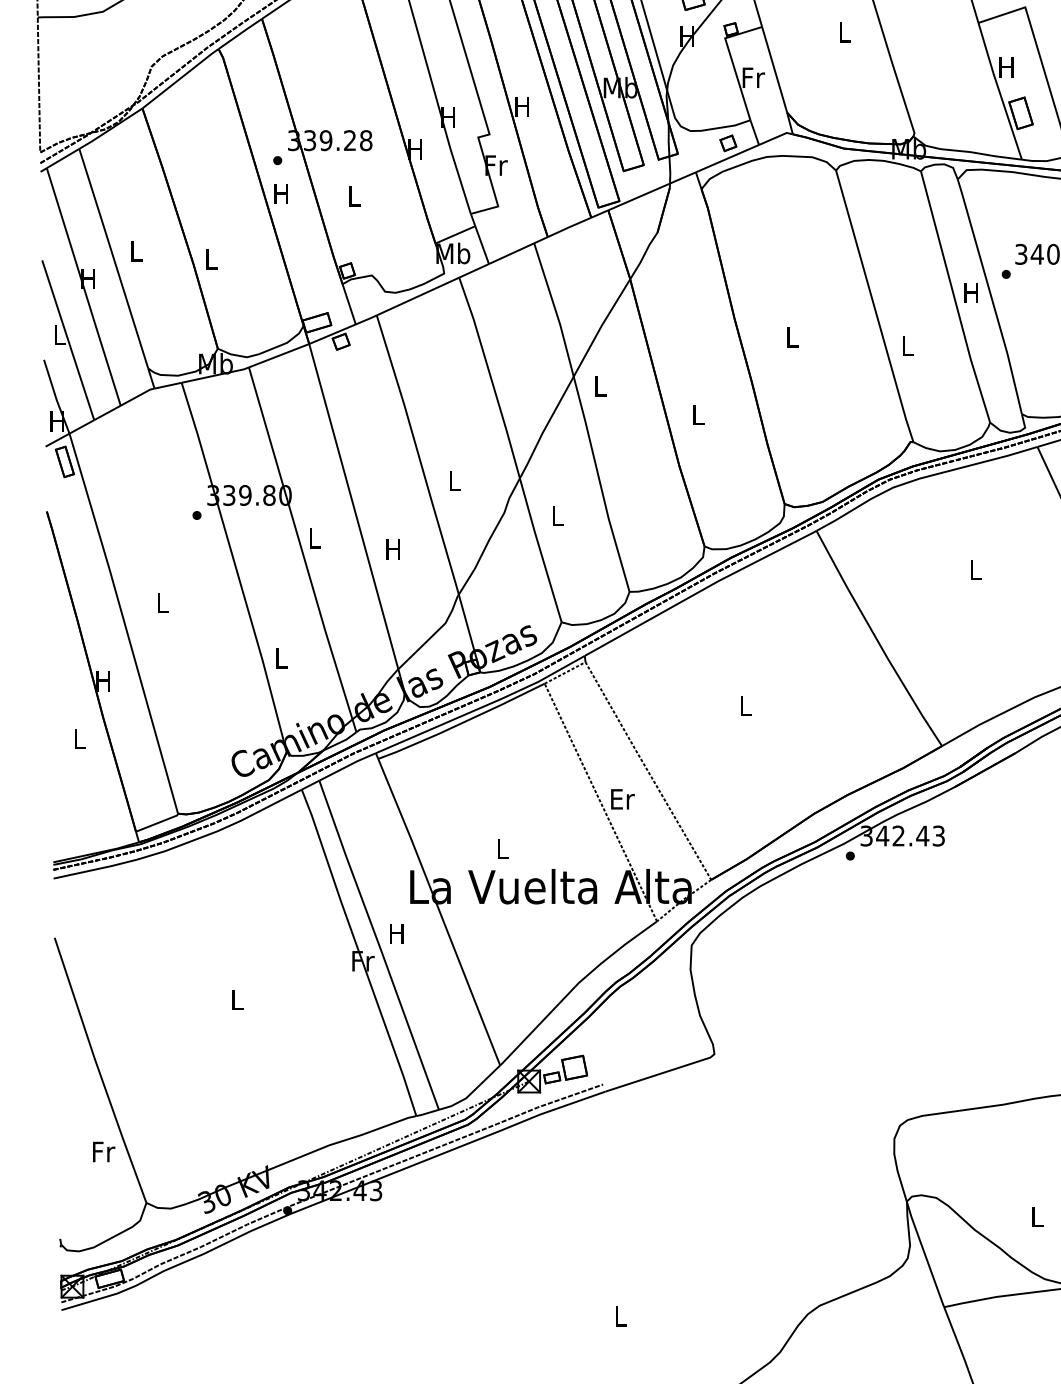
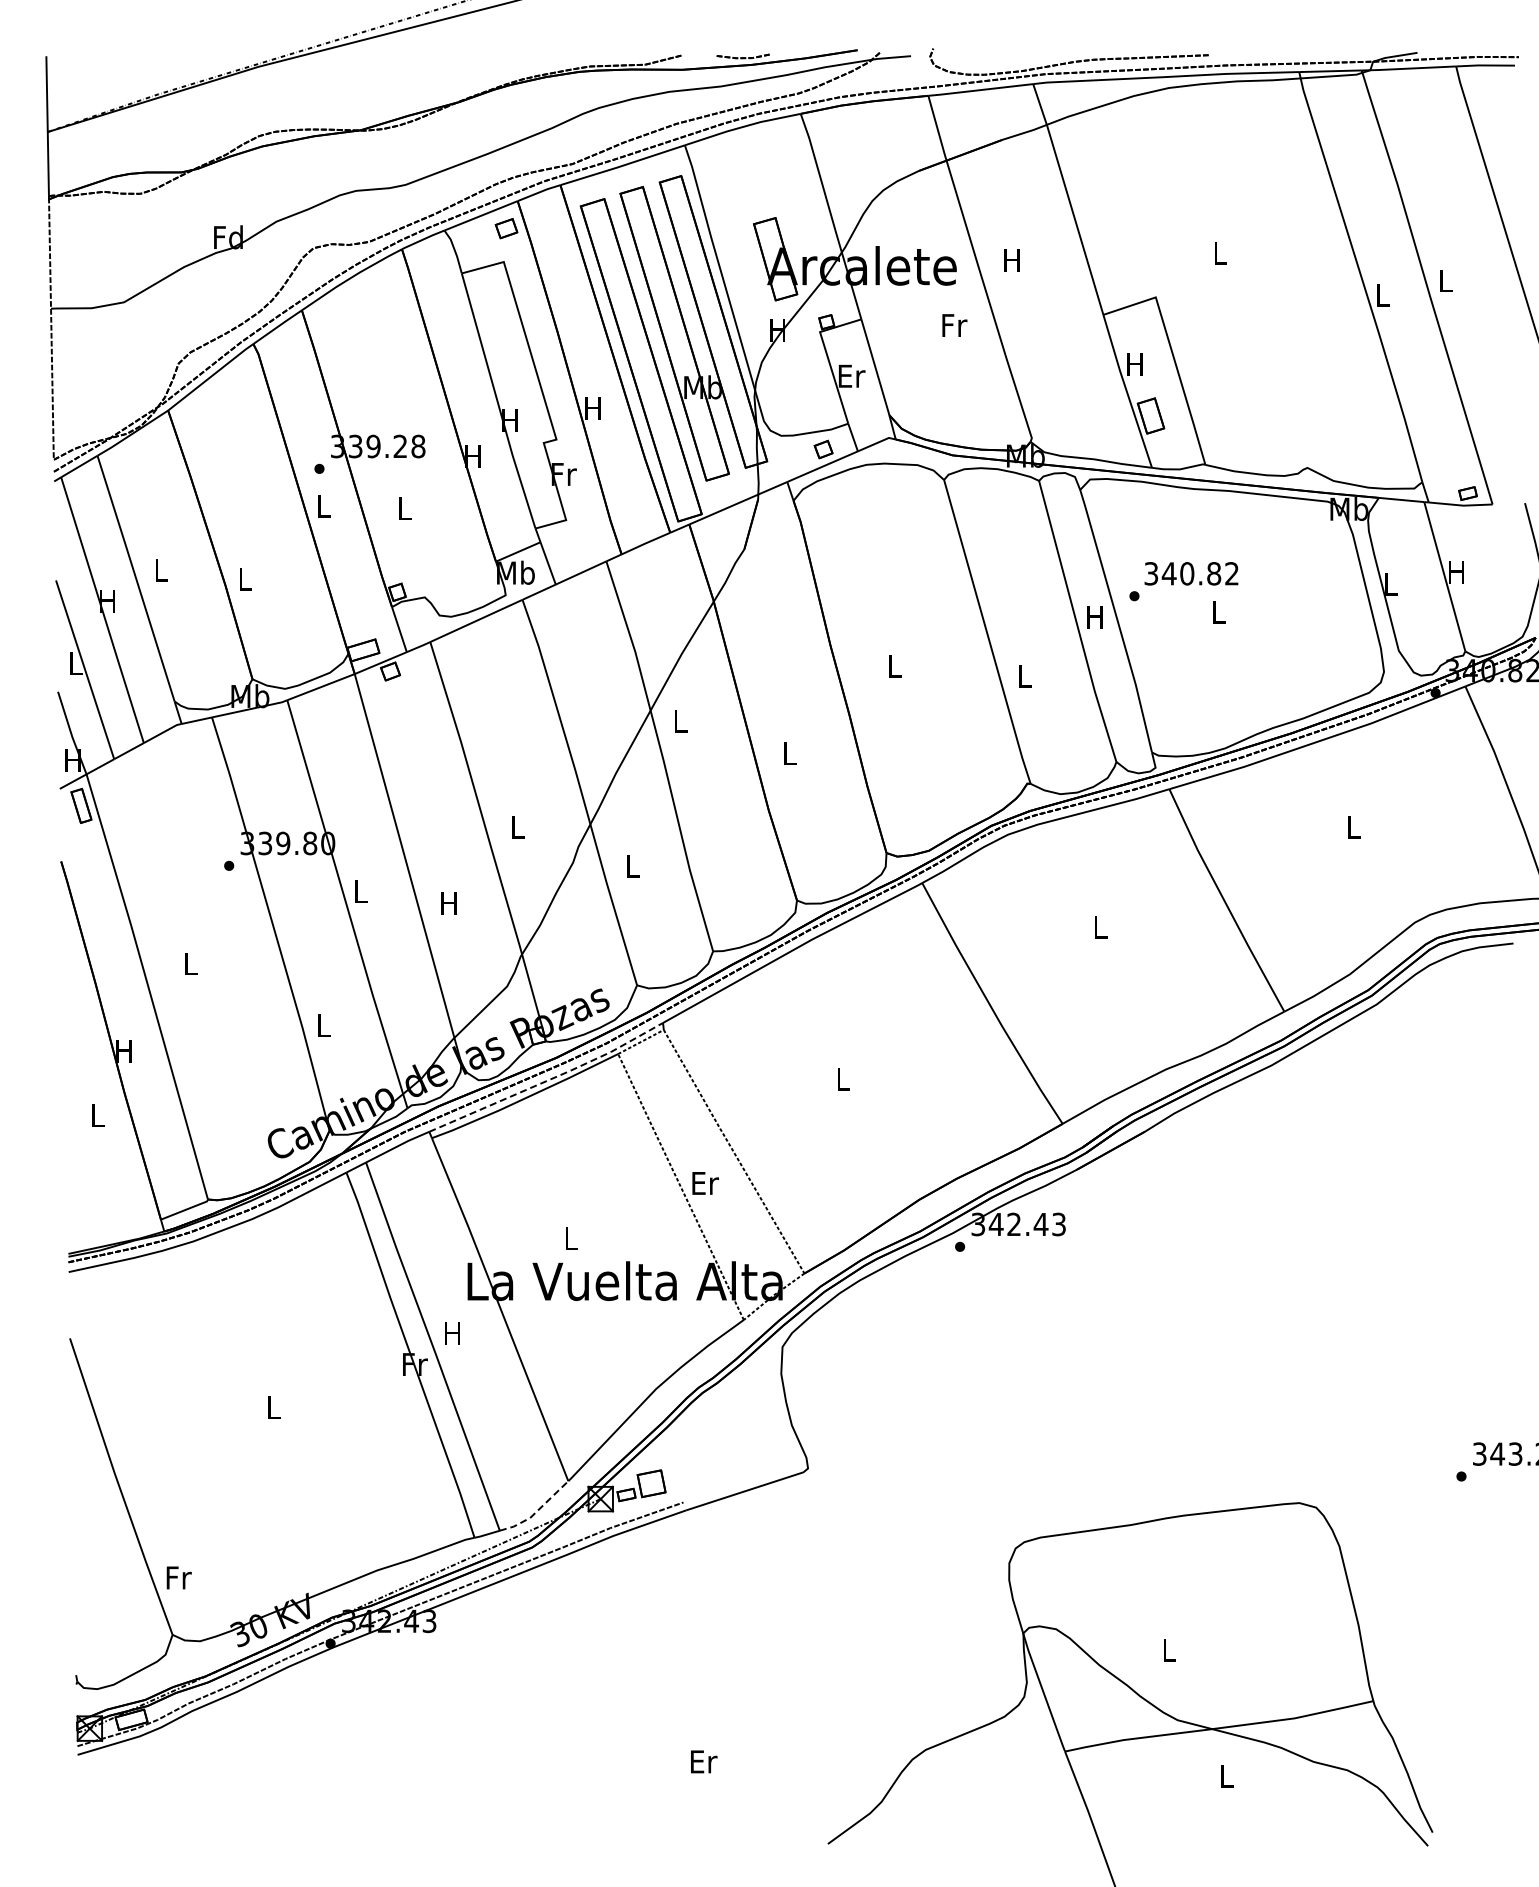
text: (845, 32) -> (954, 325), L -> Fr
text: (753, 77) -> (851, 375), Fr -> Er
text: (281, 194) -> (323, 506), H -> L
line: (483, 706) -> (549, 1079), solid -> dashed
line: (471, 1092) -> (536, 1511), solid -> dashed
text: (103, 1151) -> (178, 1577), moved
text: (621, 1316) -> (704, 1761), L -> Er

